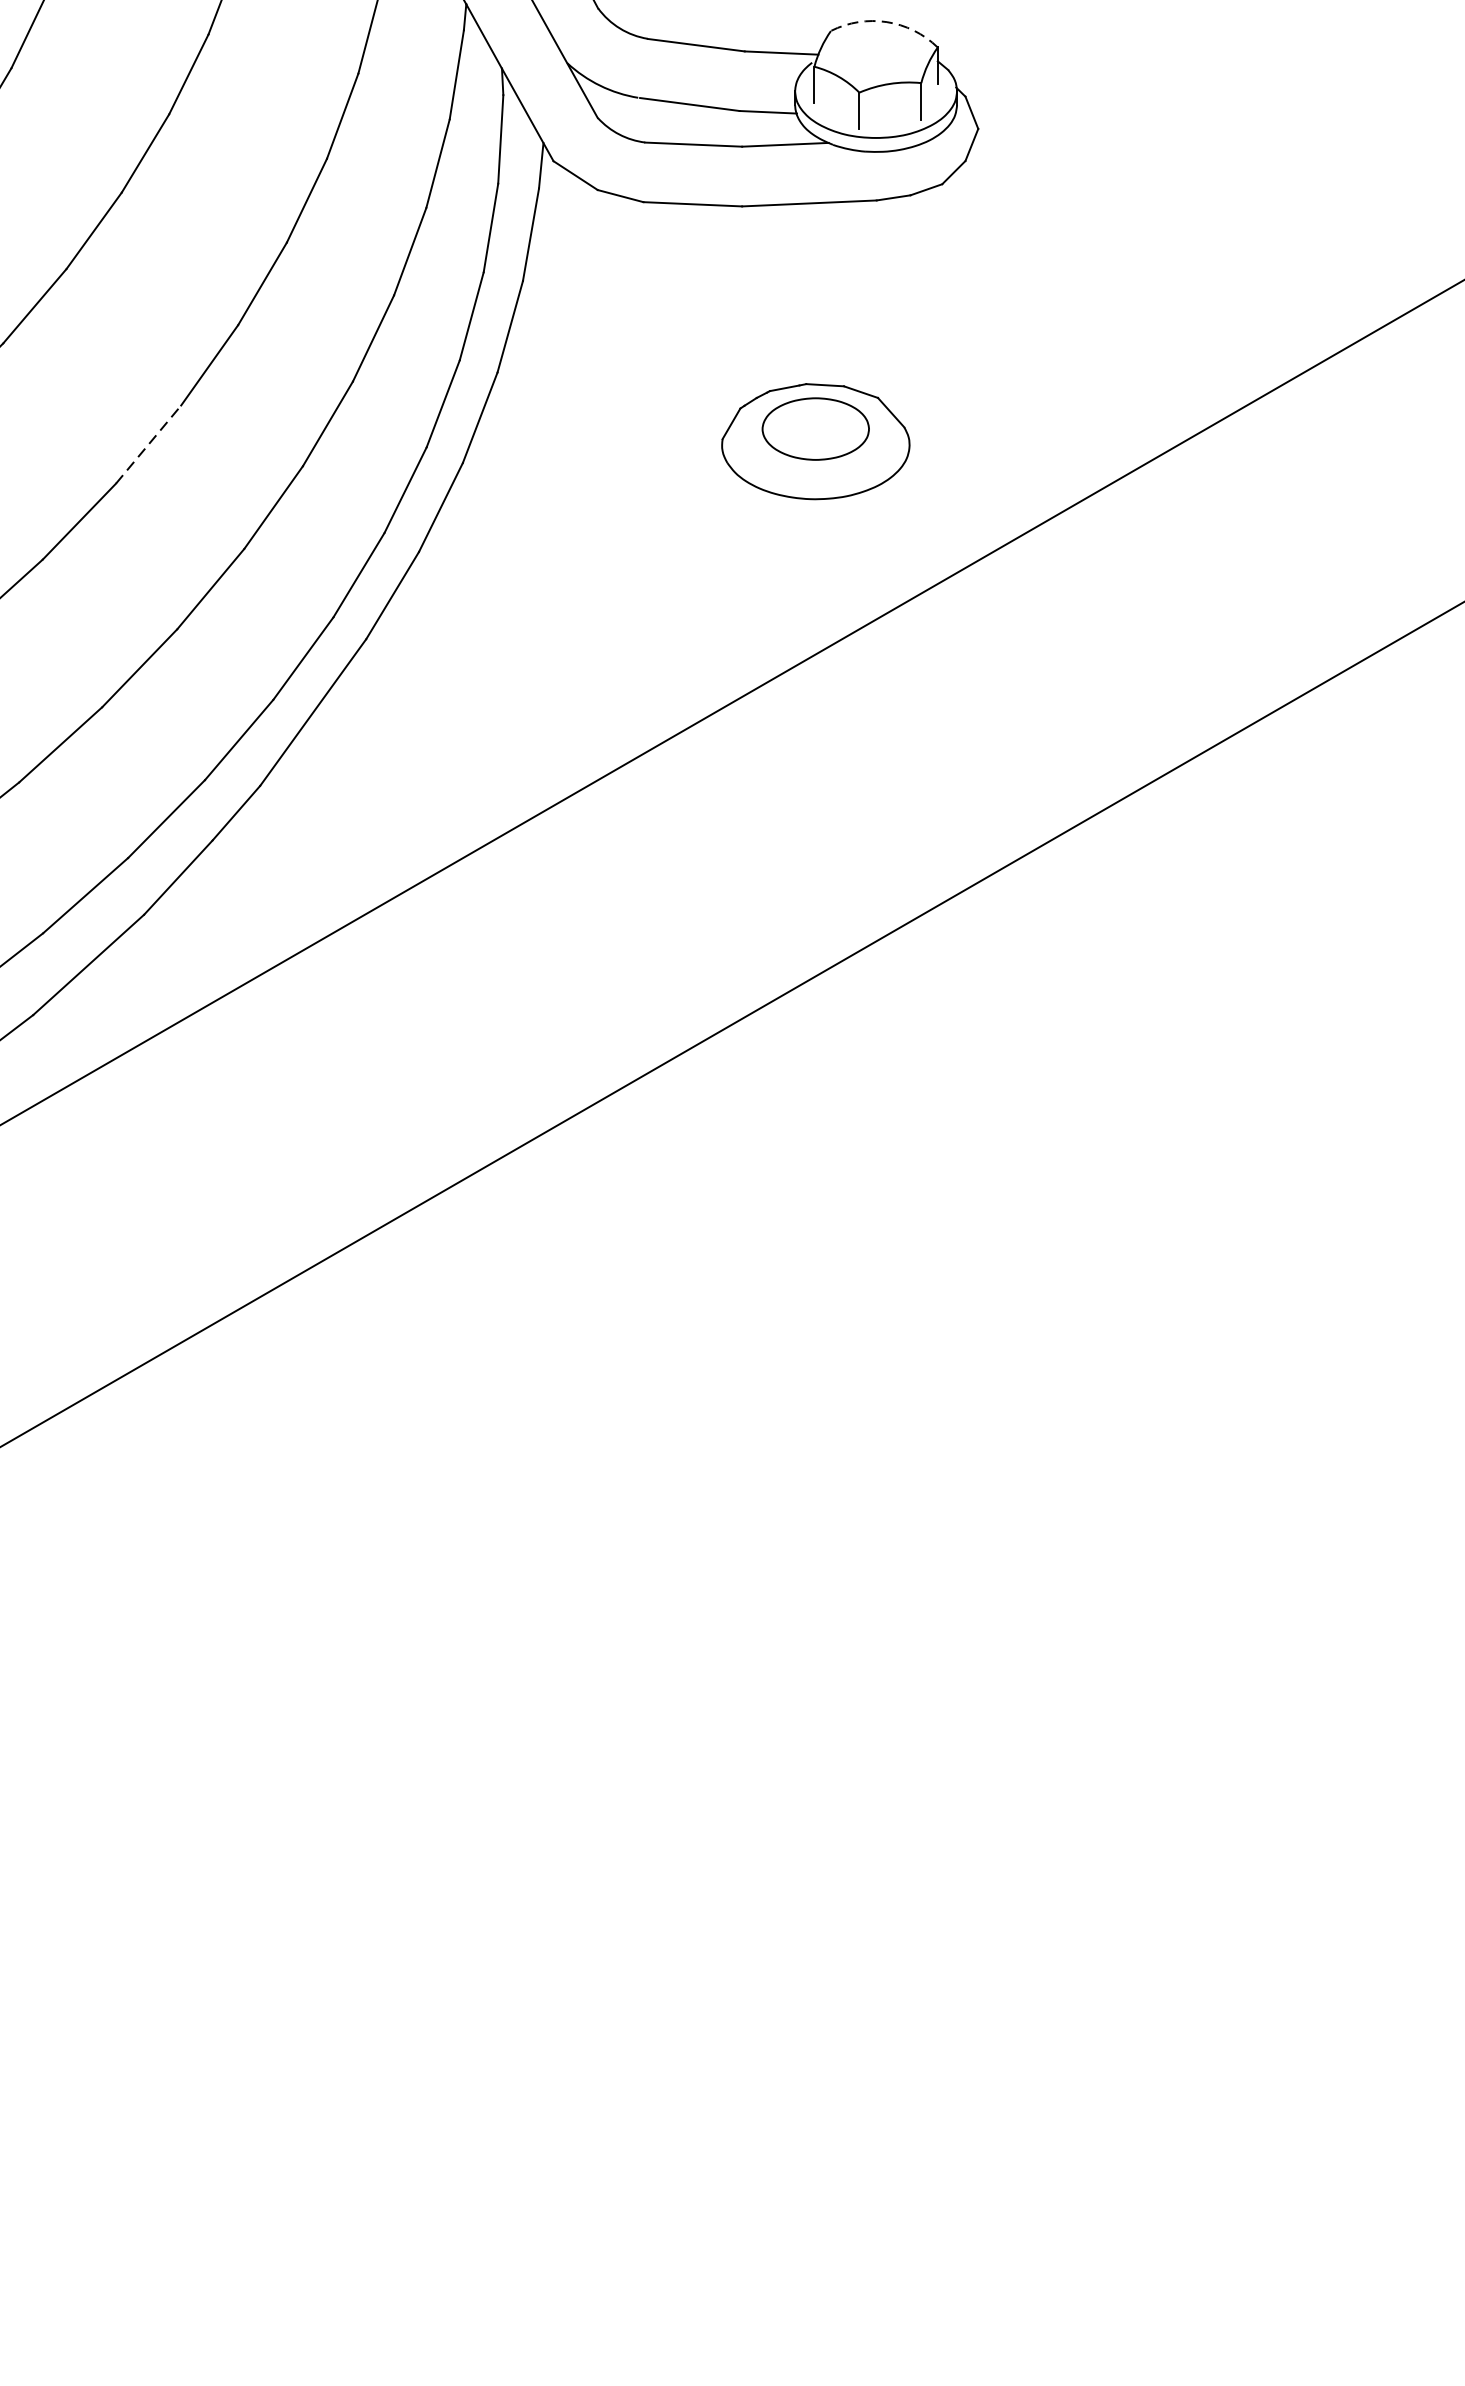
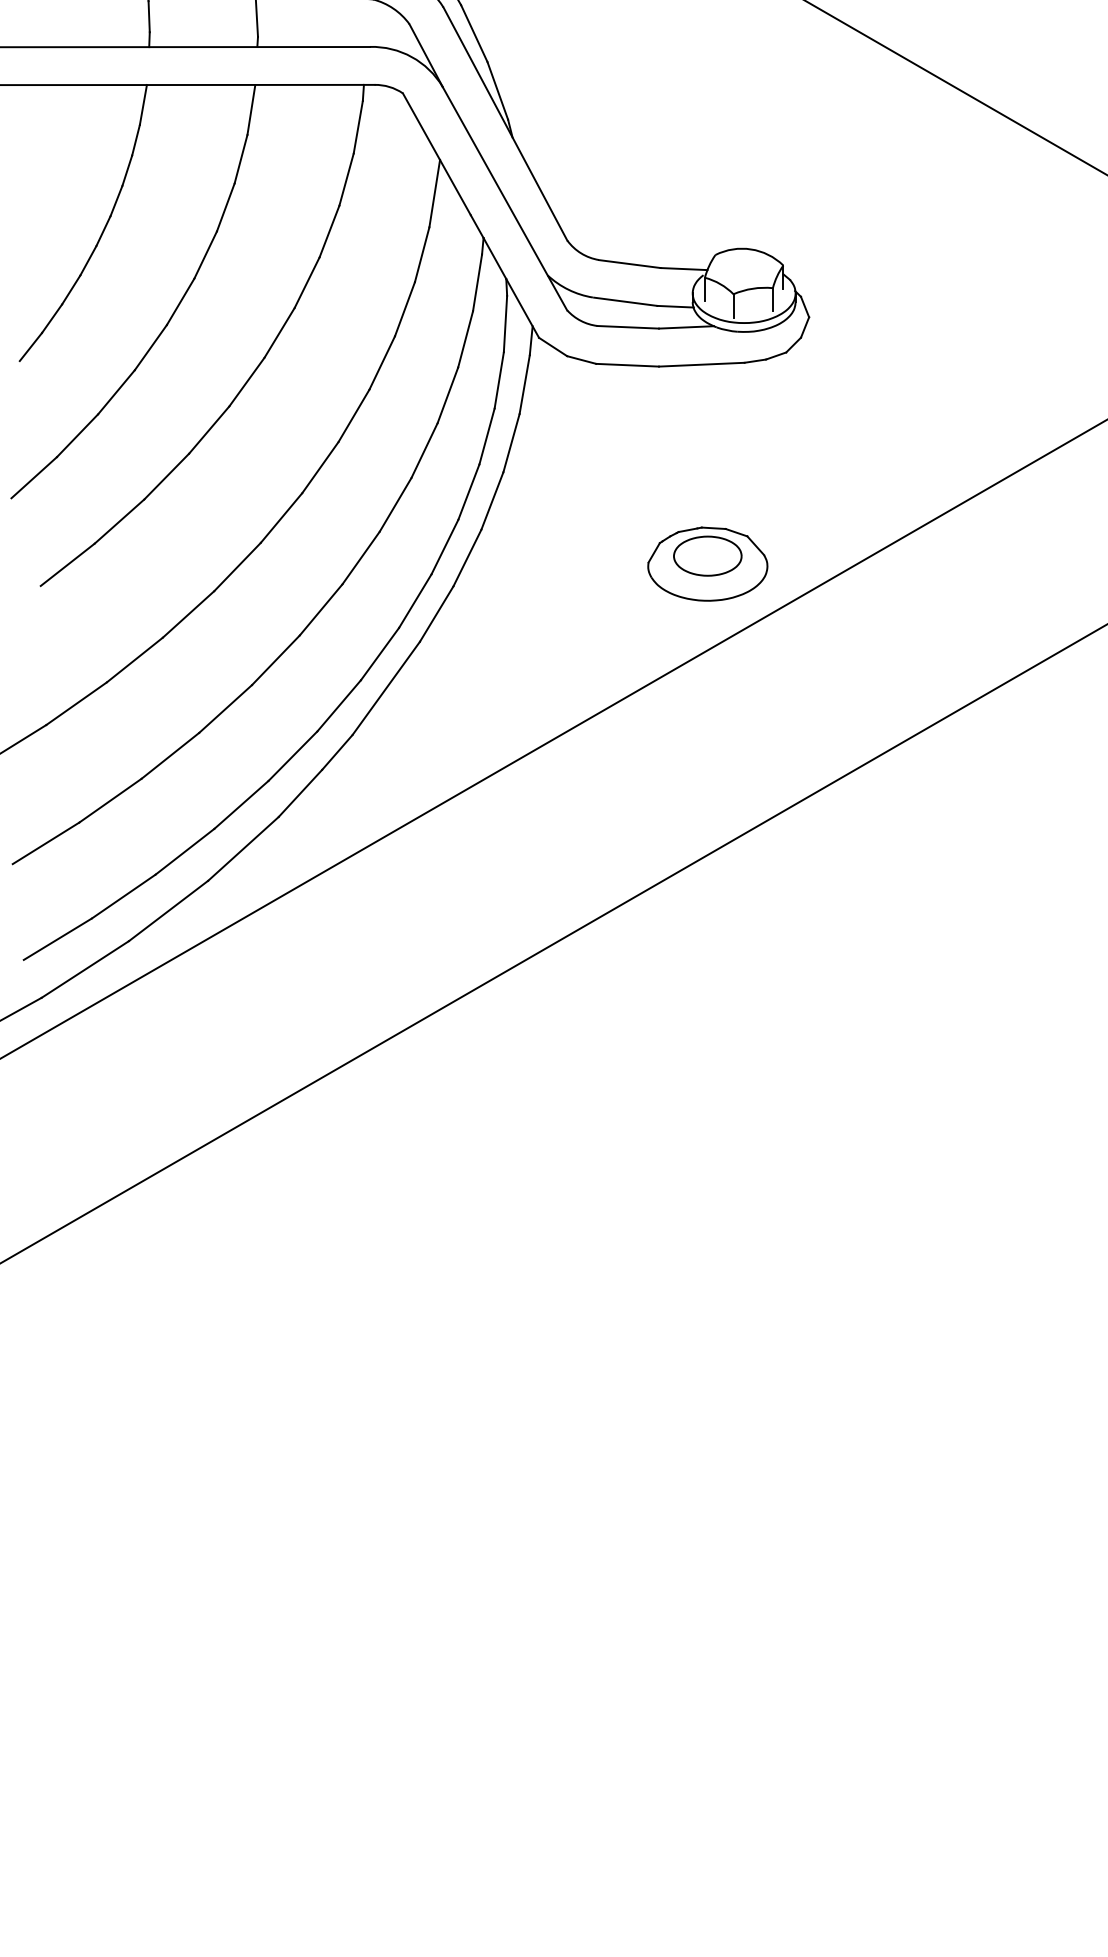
arc: (887, 22) -> (751, 249), dashed -> solid
part: (815, 440) -> (707, 563), moved
line: (148, 443) -> (281, 517), dashed -> solid

